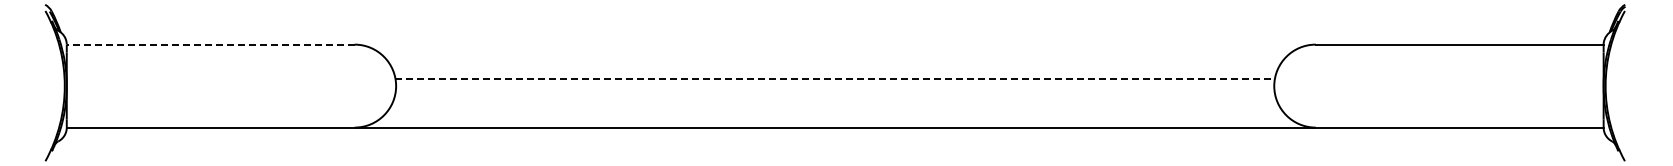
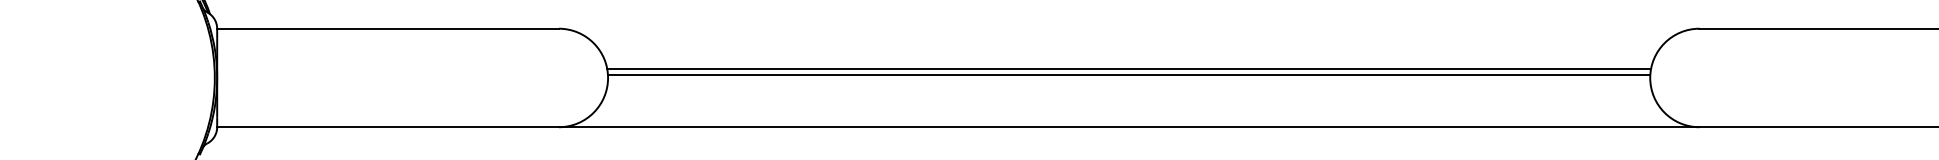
line: (210, 44) -> (387, 28), dashed -> solid
line: (835, 78) -> (1129, 68), dashed -> solid
line: (835, 83) -> (1129, 74), added

